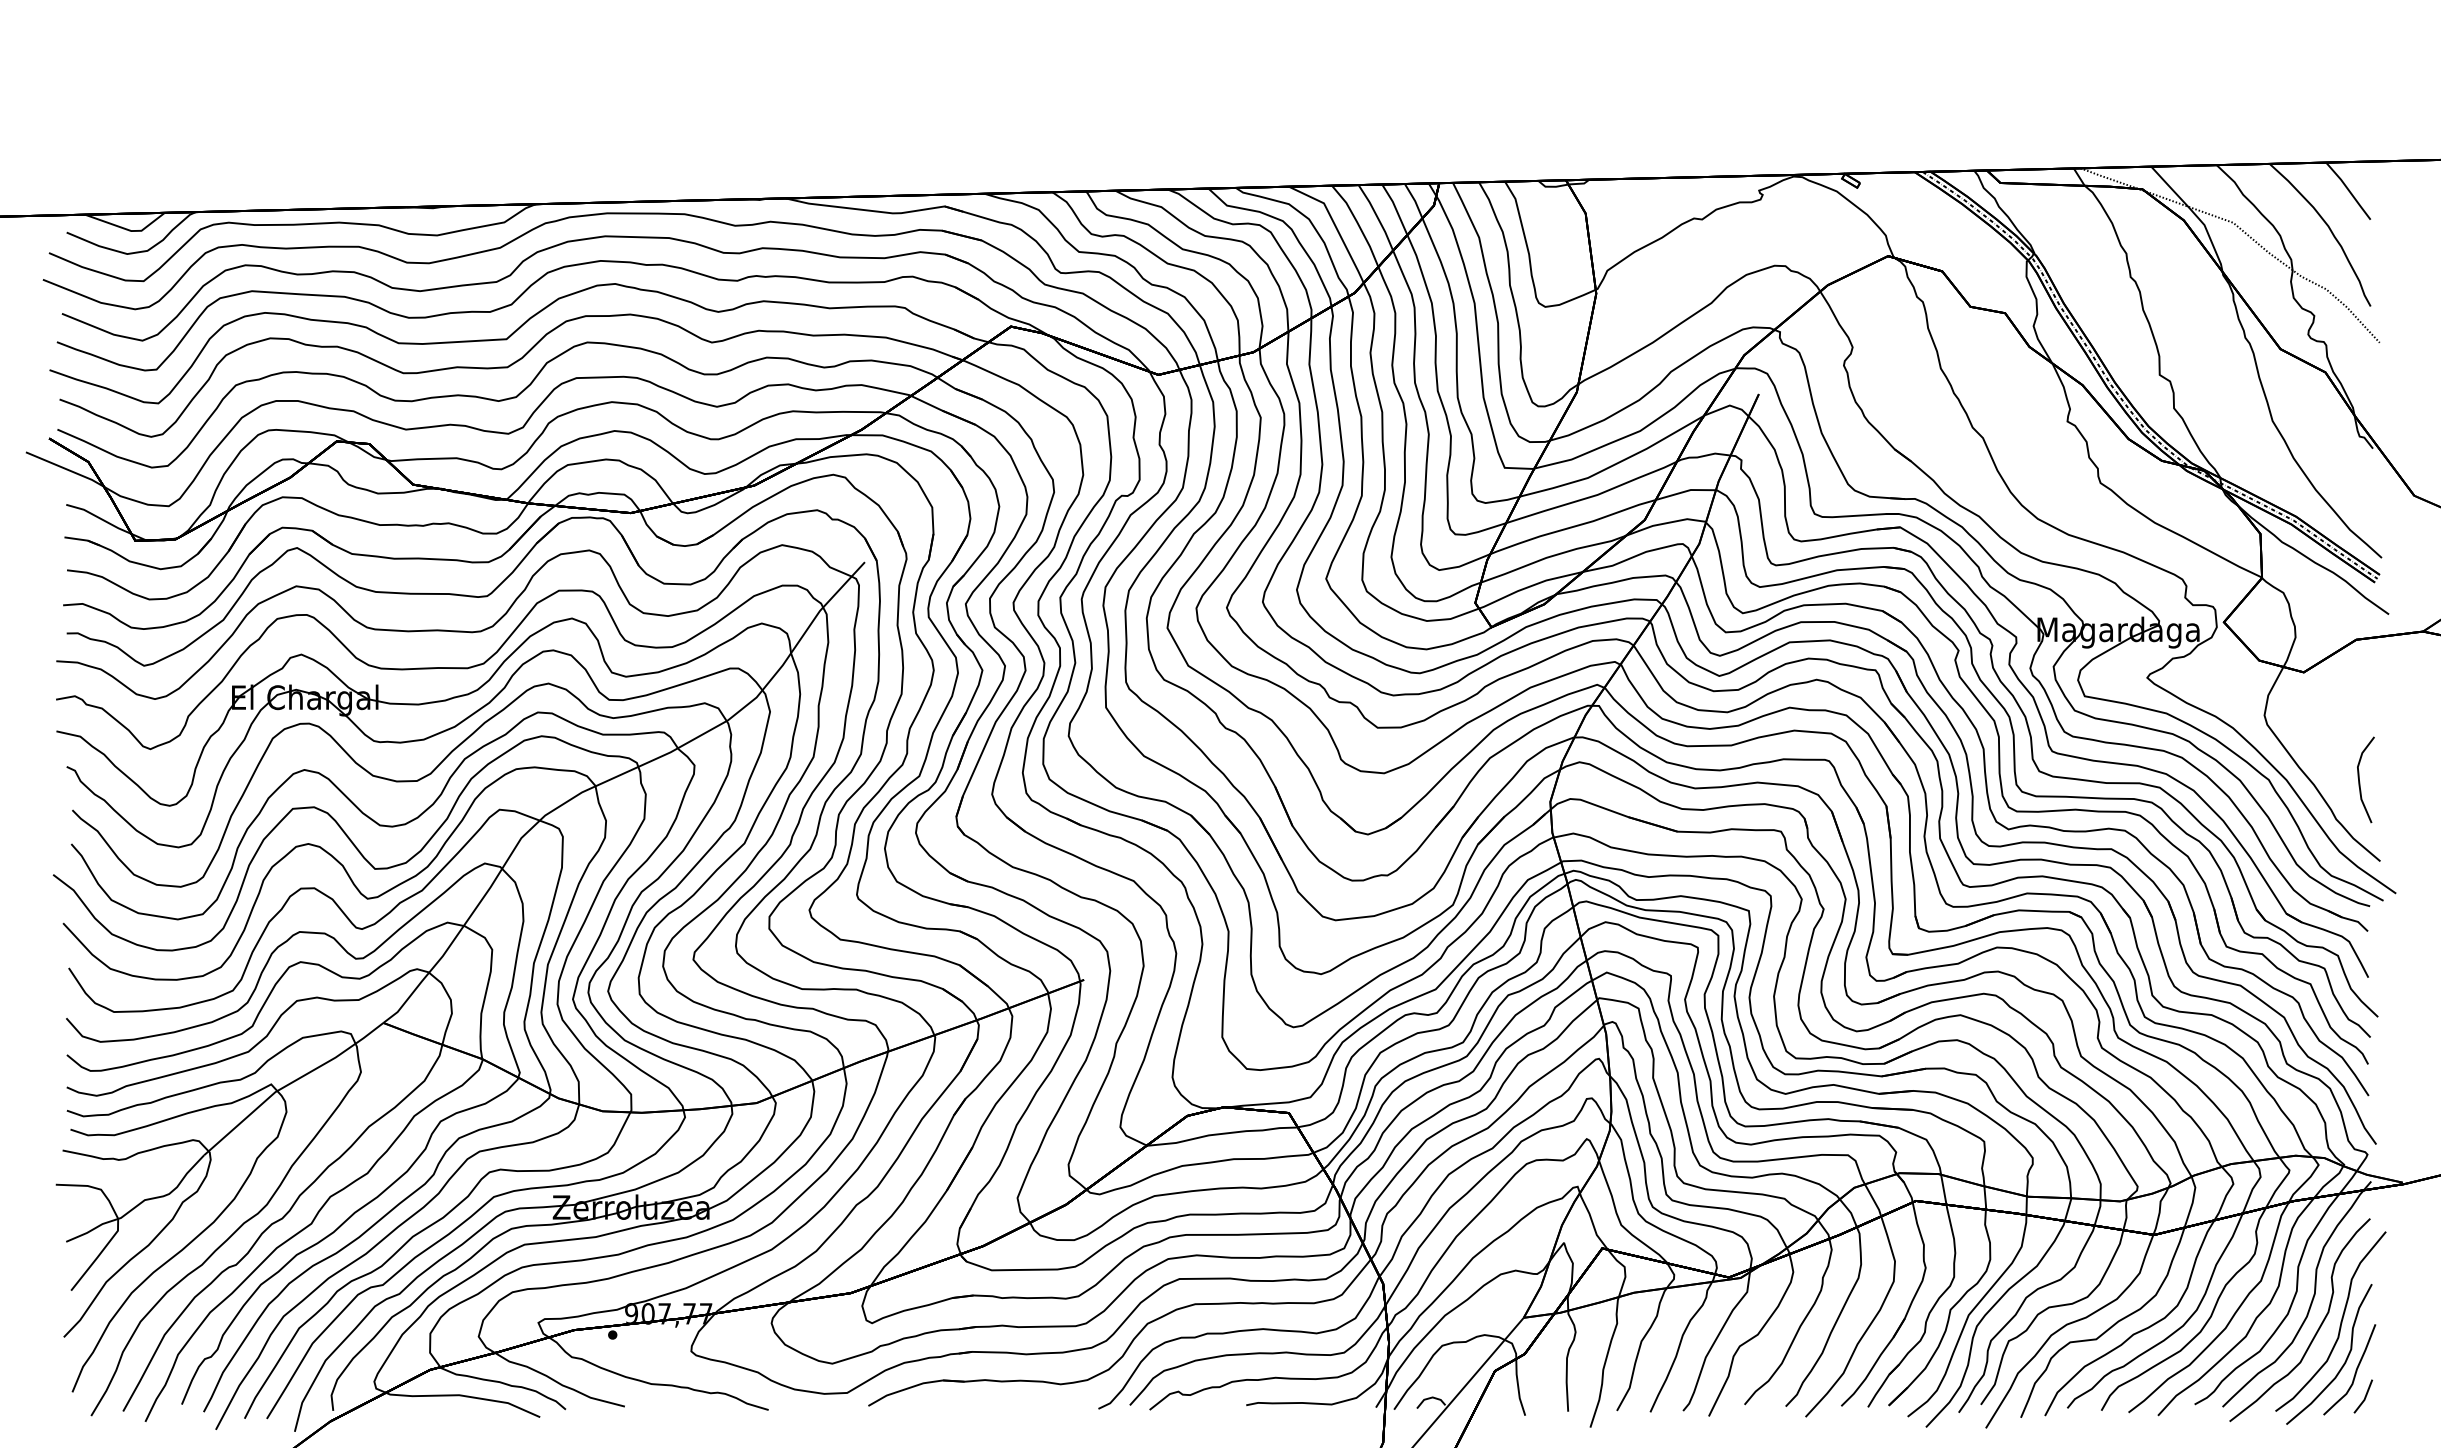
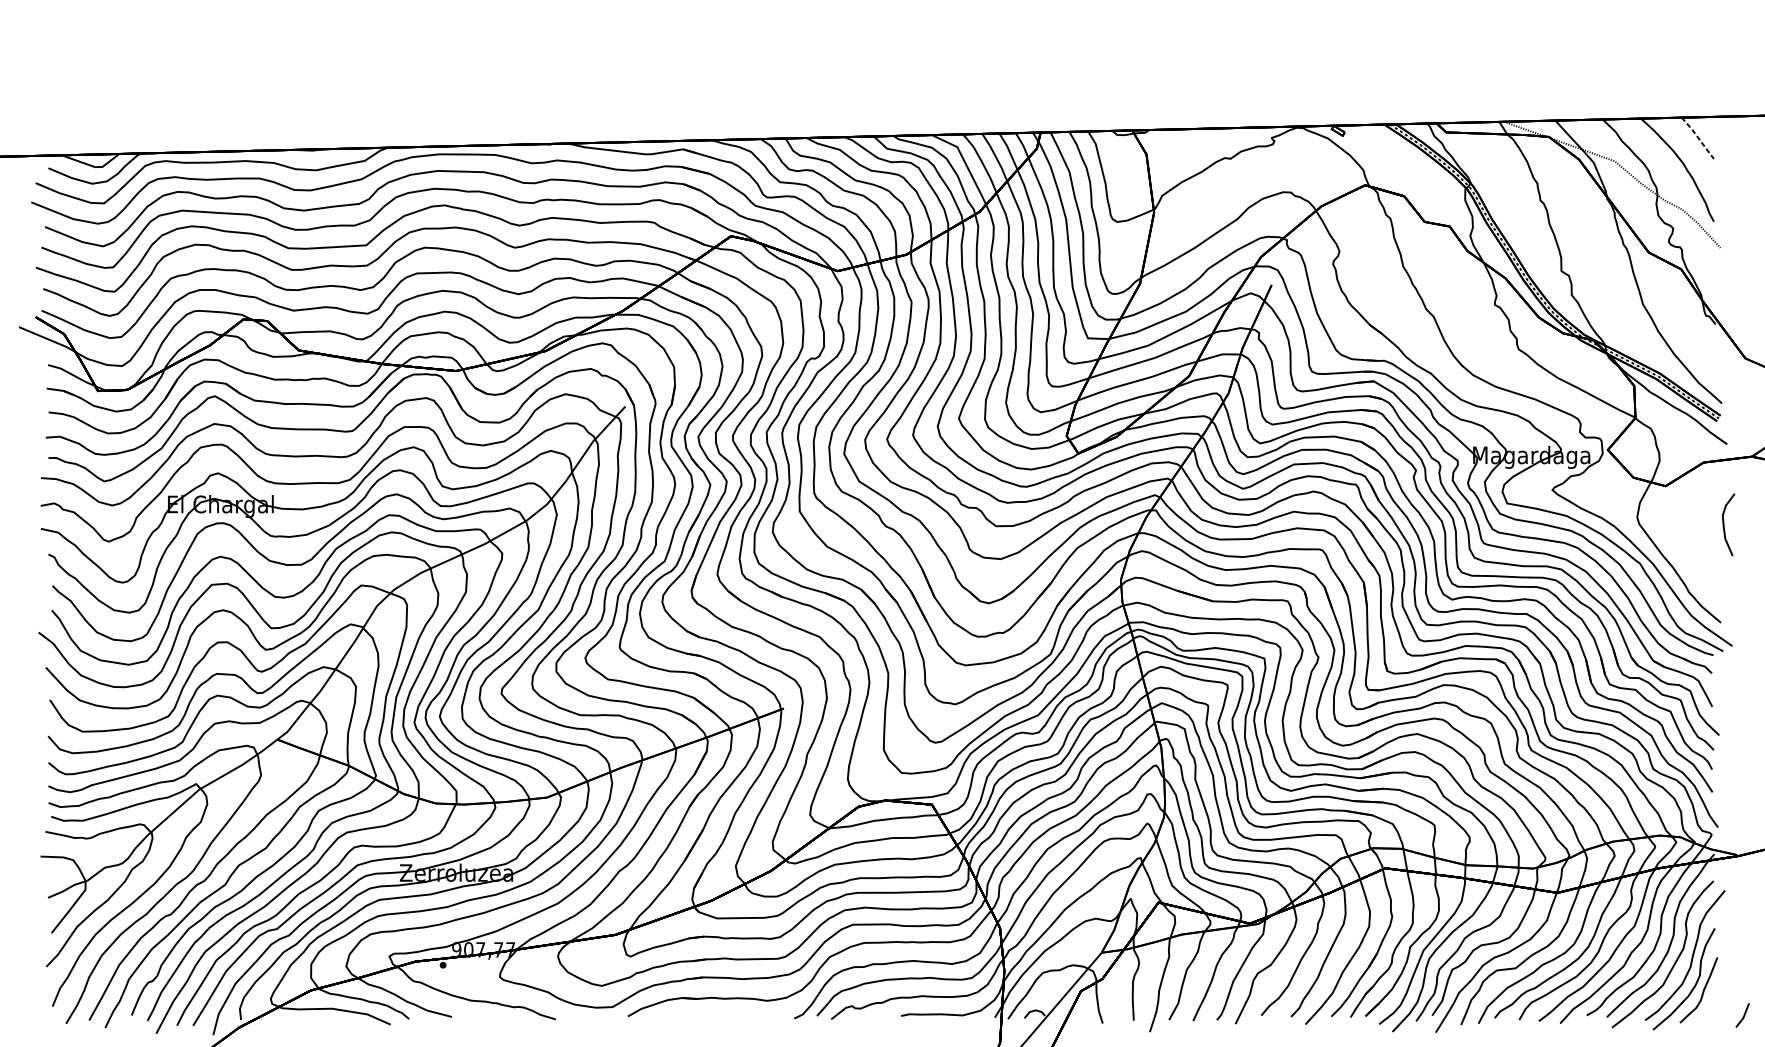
line: (2349, 190) -> (1698, 137), solid -> dashed
curve: (2360, 782) -> (1724, 526), moved
line: (2364, 1396) -> (1743, 1015), moved

